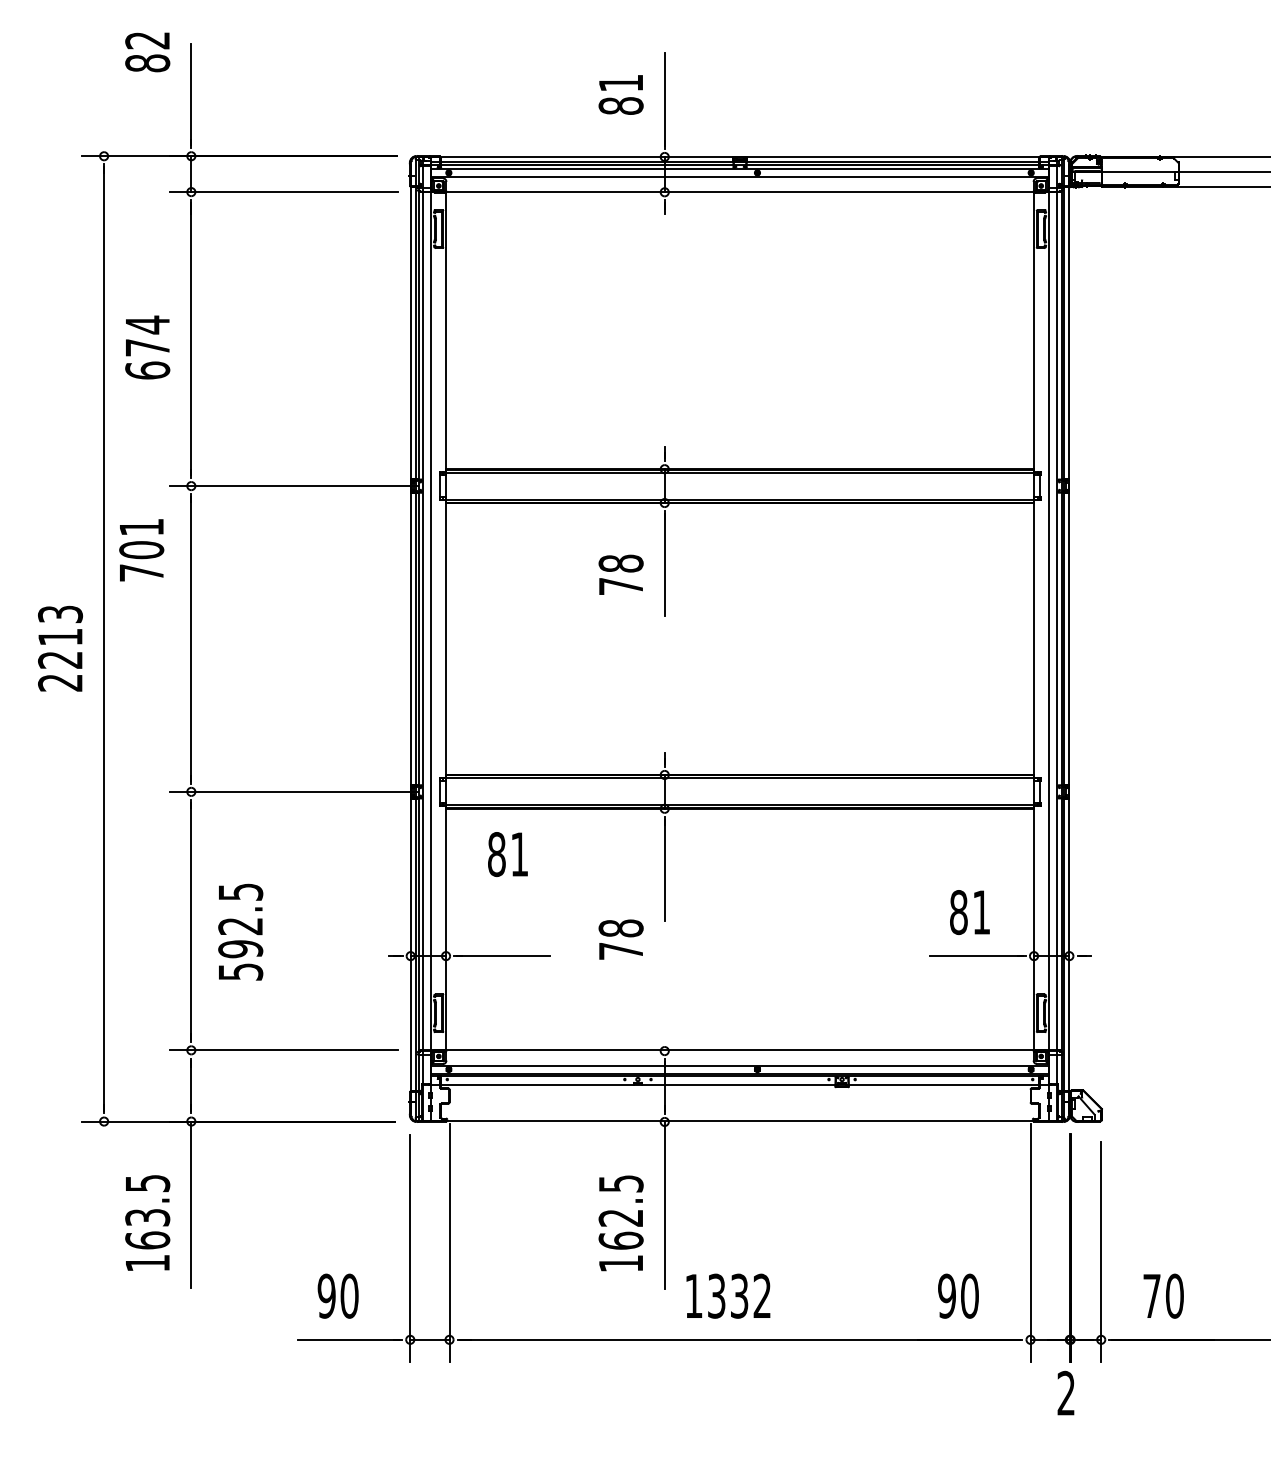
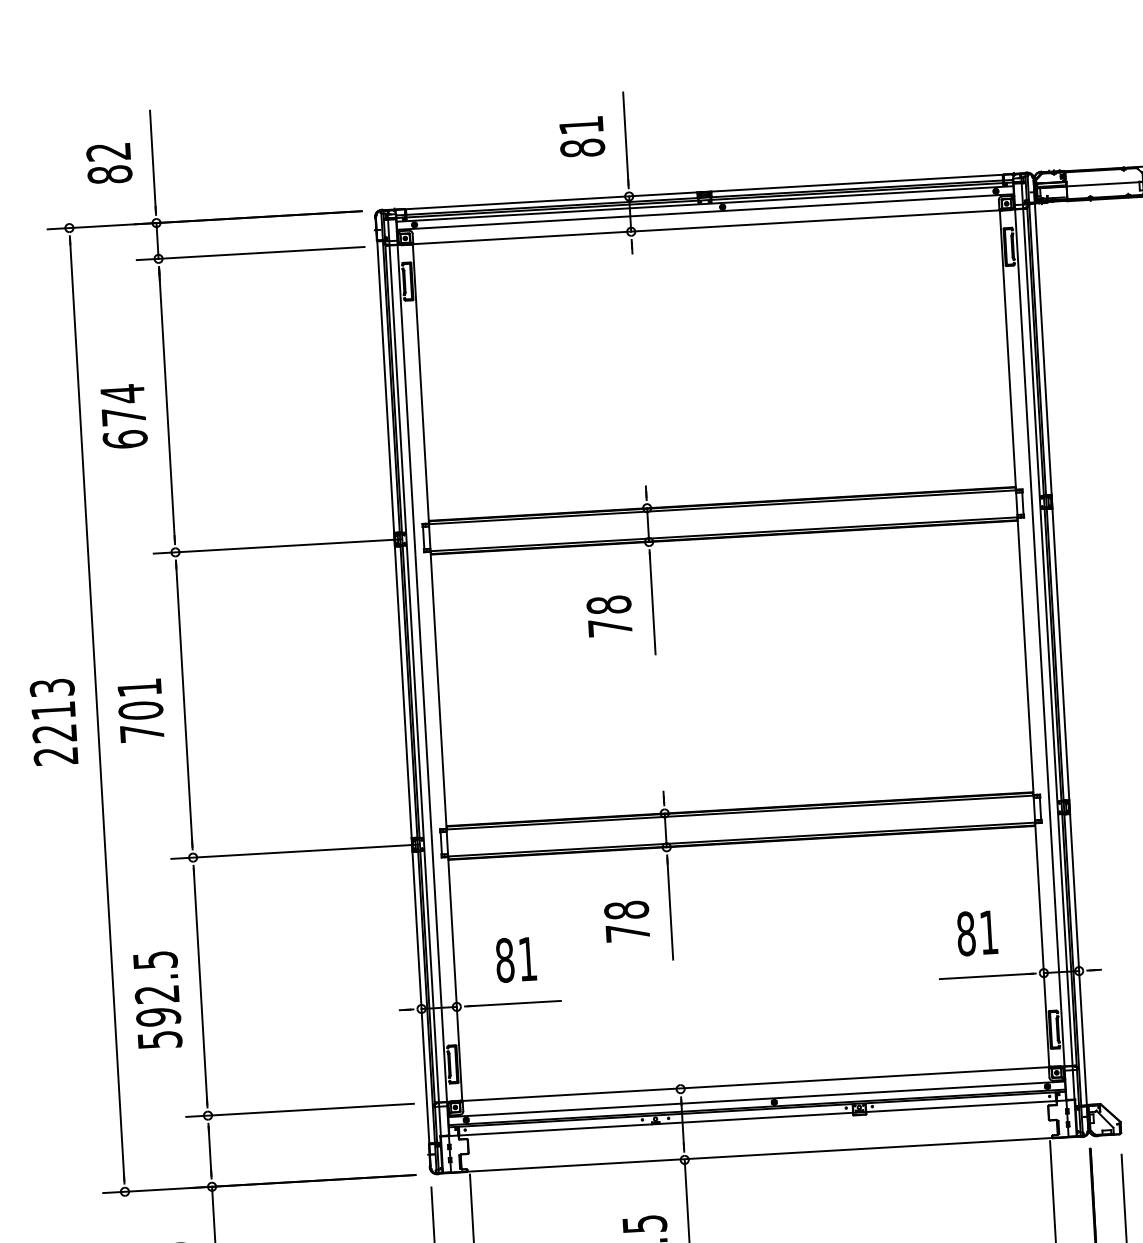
text: (147, 52) -> (109, 163), moved
text: (141, 550) -> (140, 711), moved
text: (507, 854) -> (515, 959), moved
text: (240, 931) -> (157, 999), moved
text: (620, 939) -> (626, 921), moved

